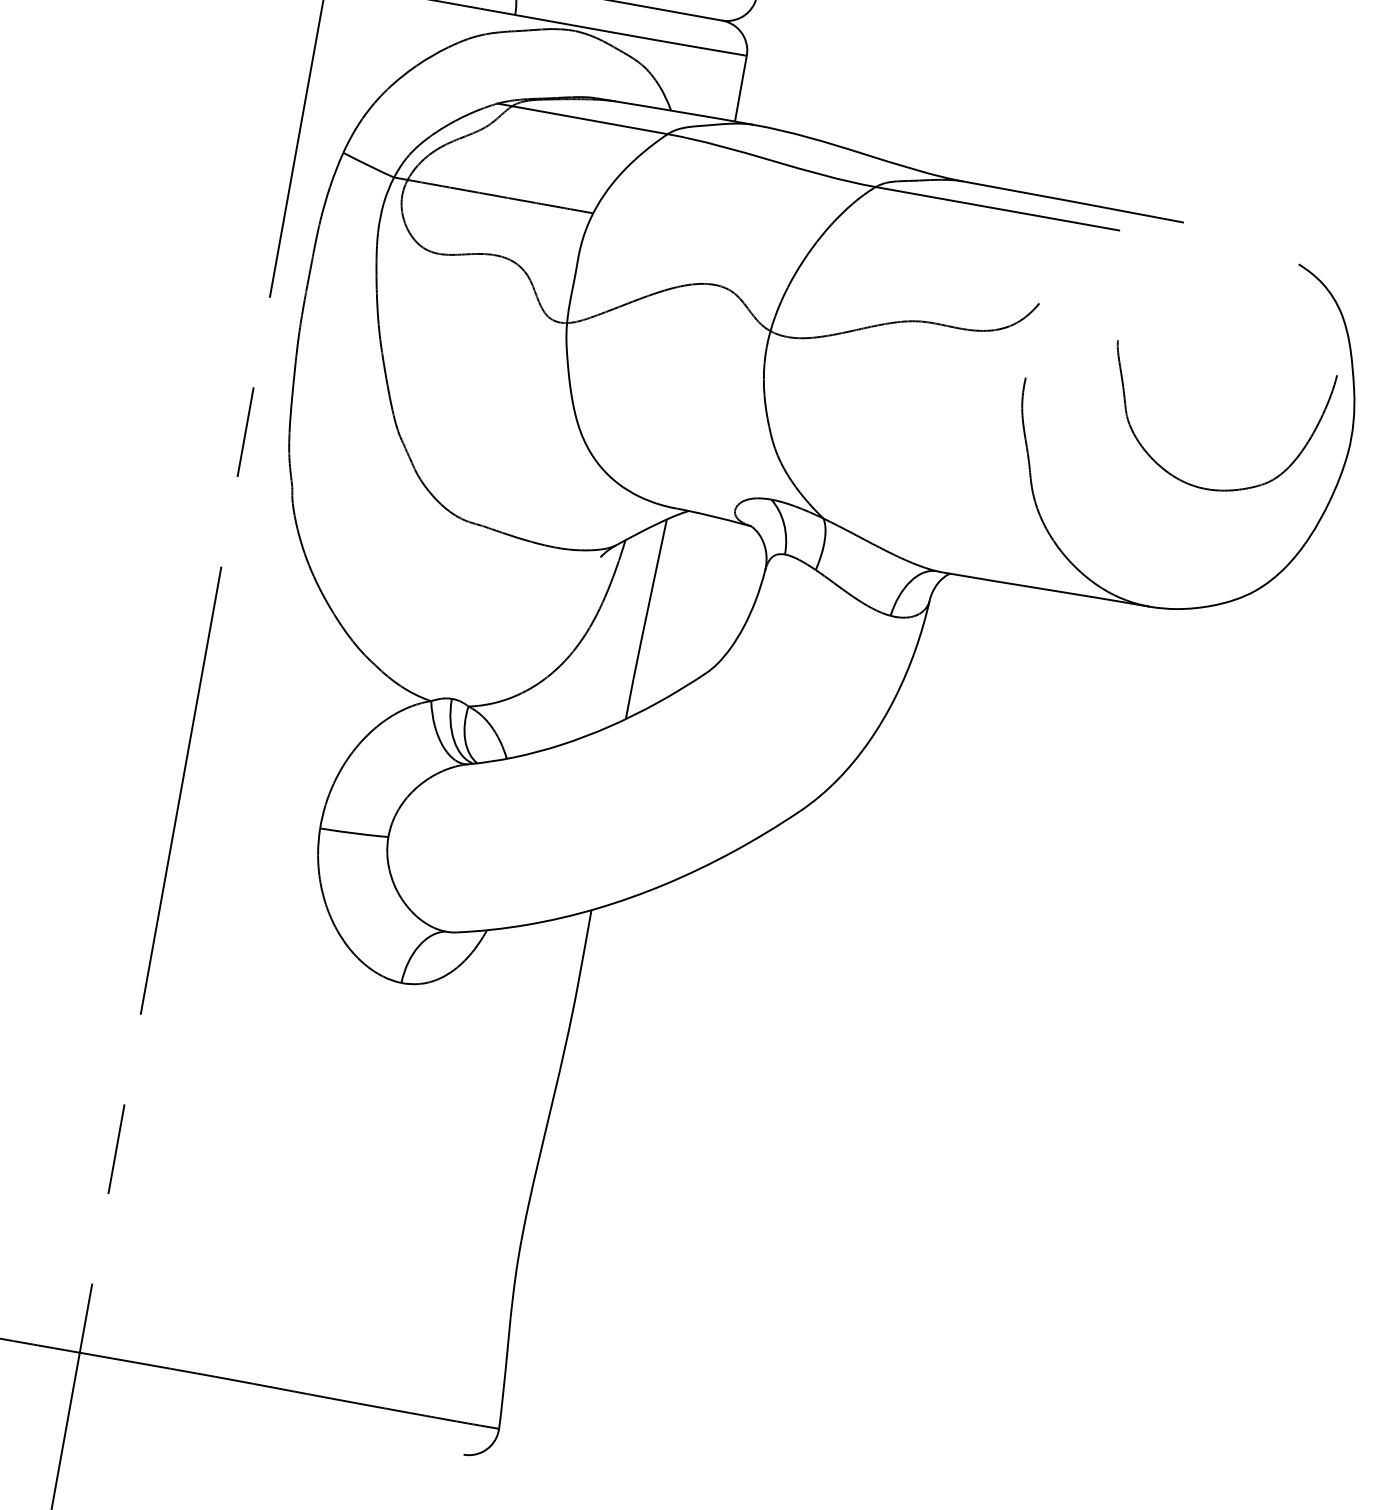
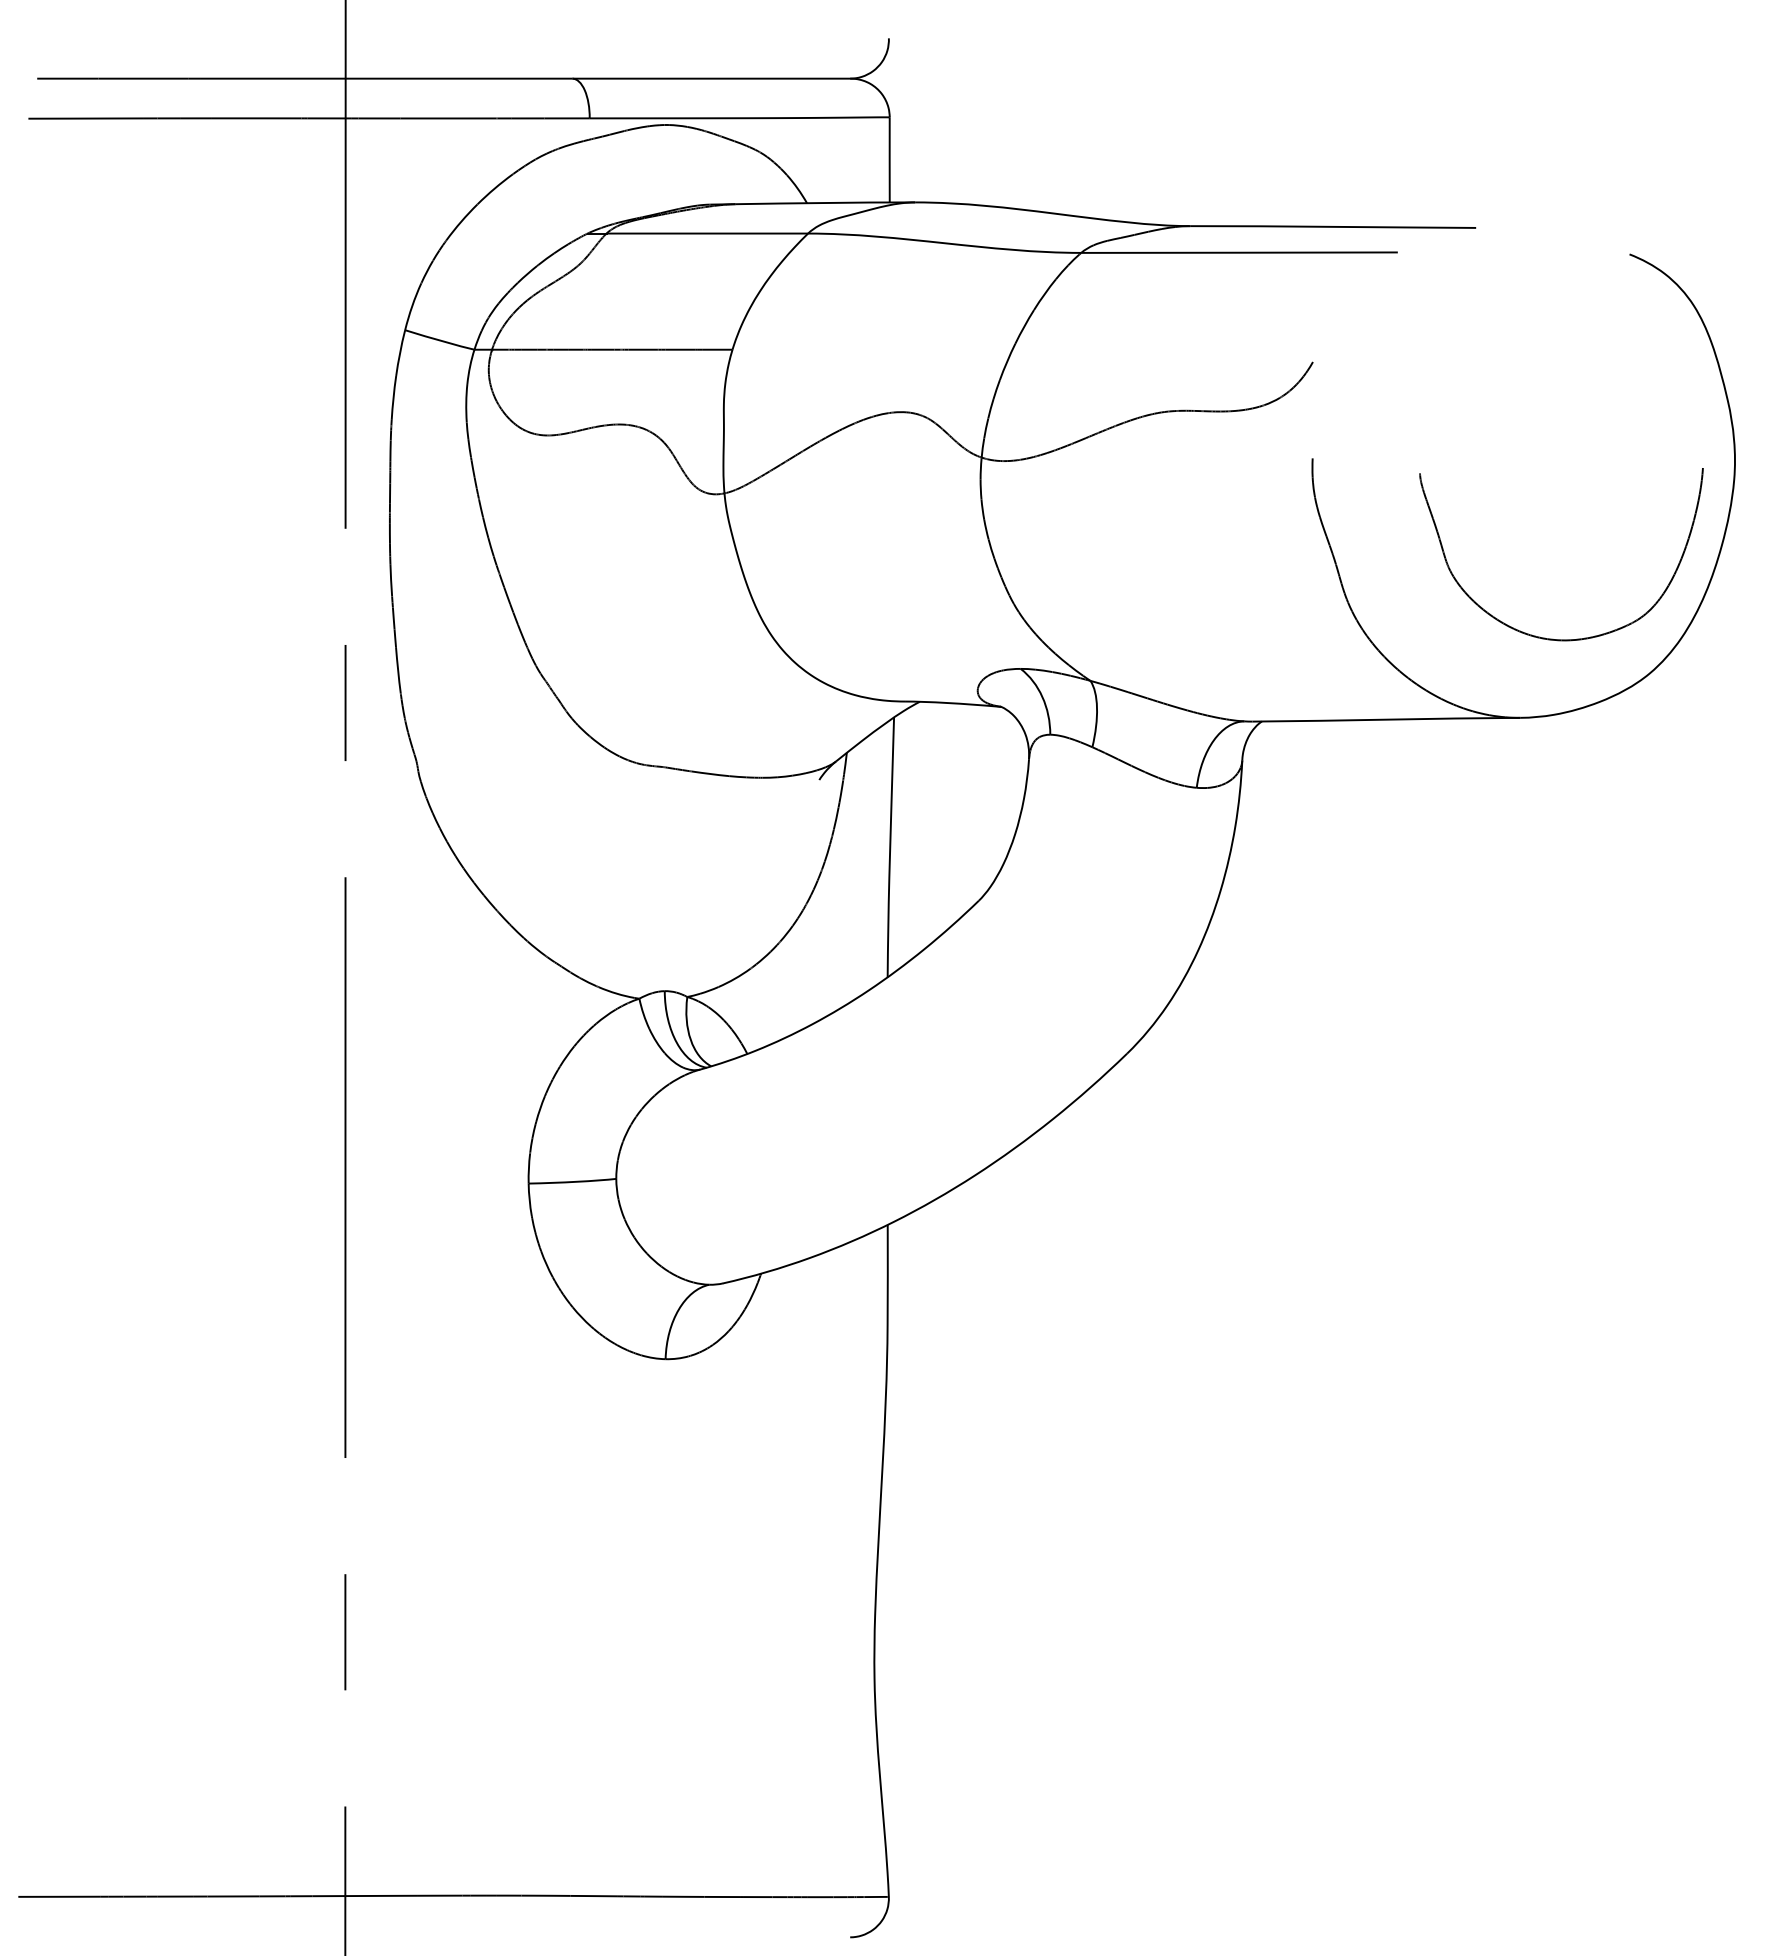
part: (1197, 485) -> (1552, 638), moved

